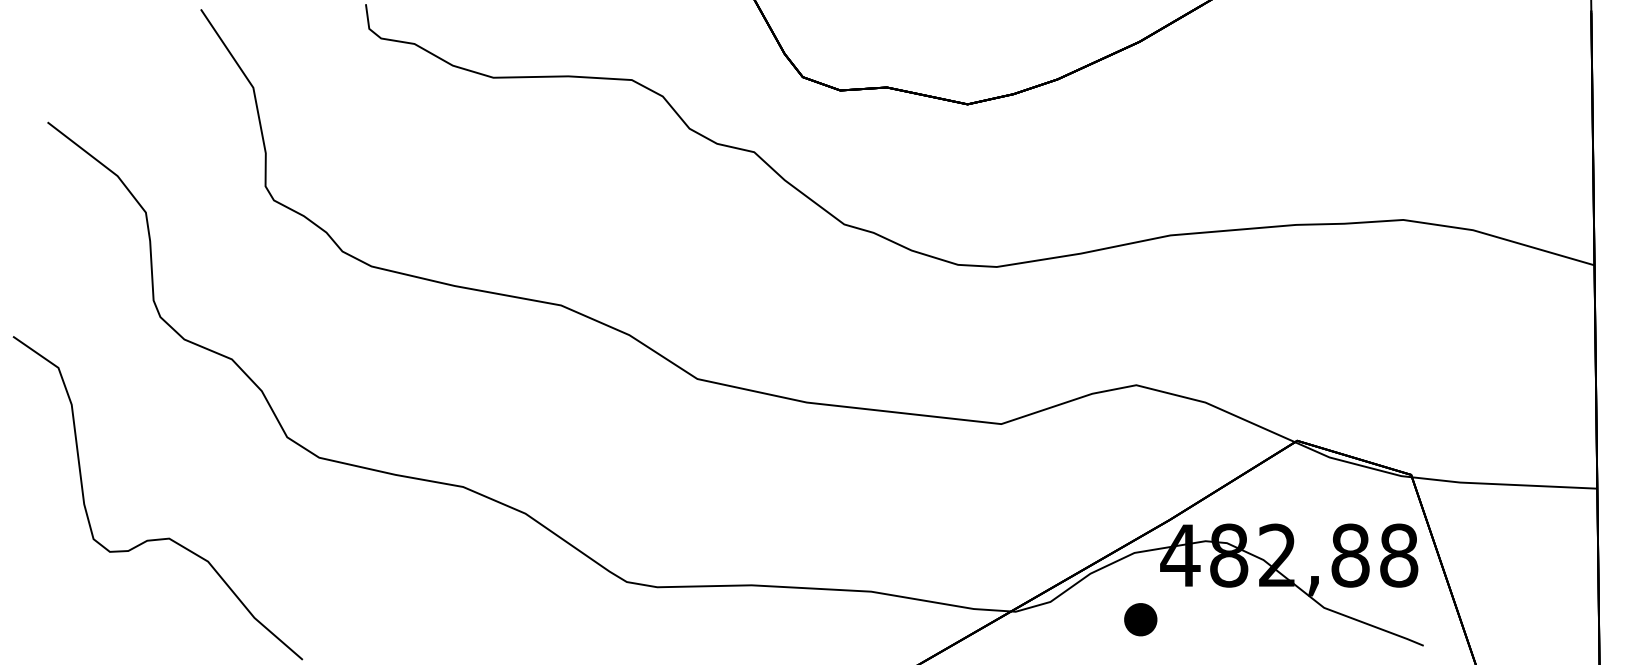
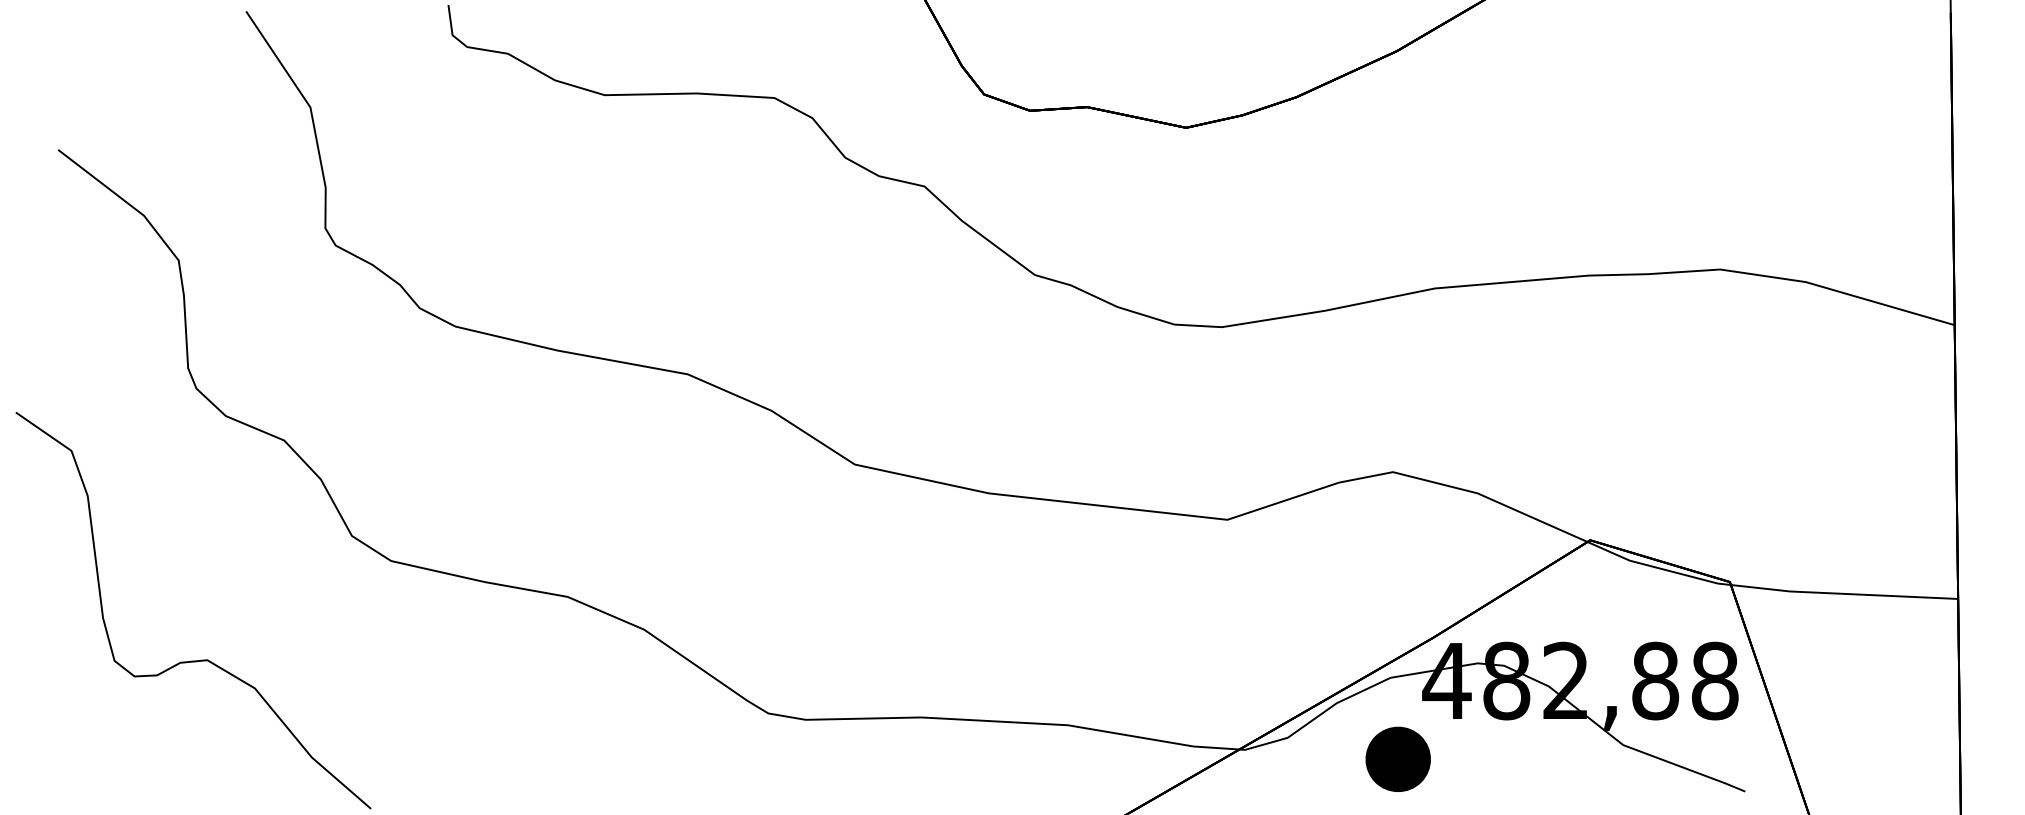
part: (1140, 619) -> (1398, 759), size x1.6

